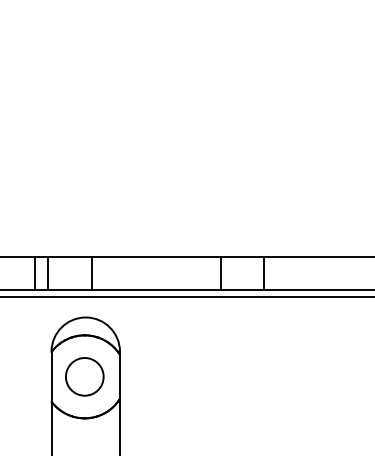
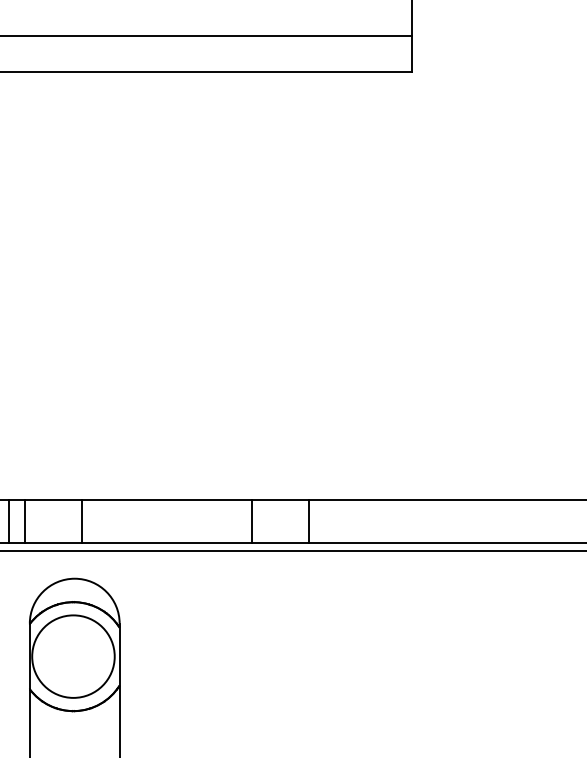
circle: (84, 376) -> (73, 656), size x1.67

